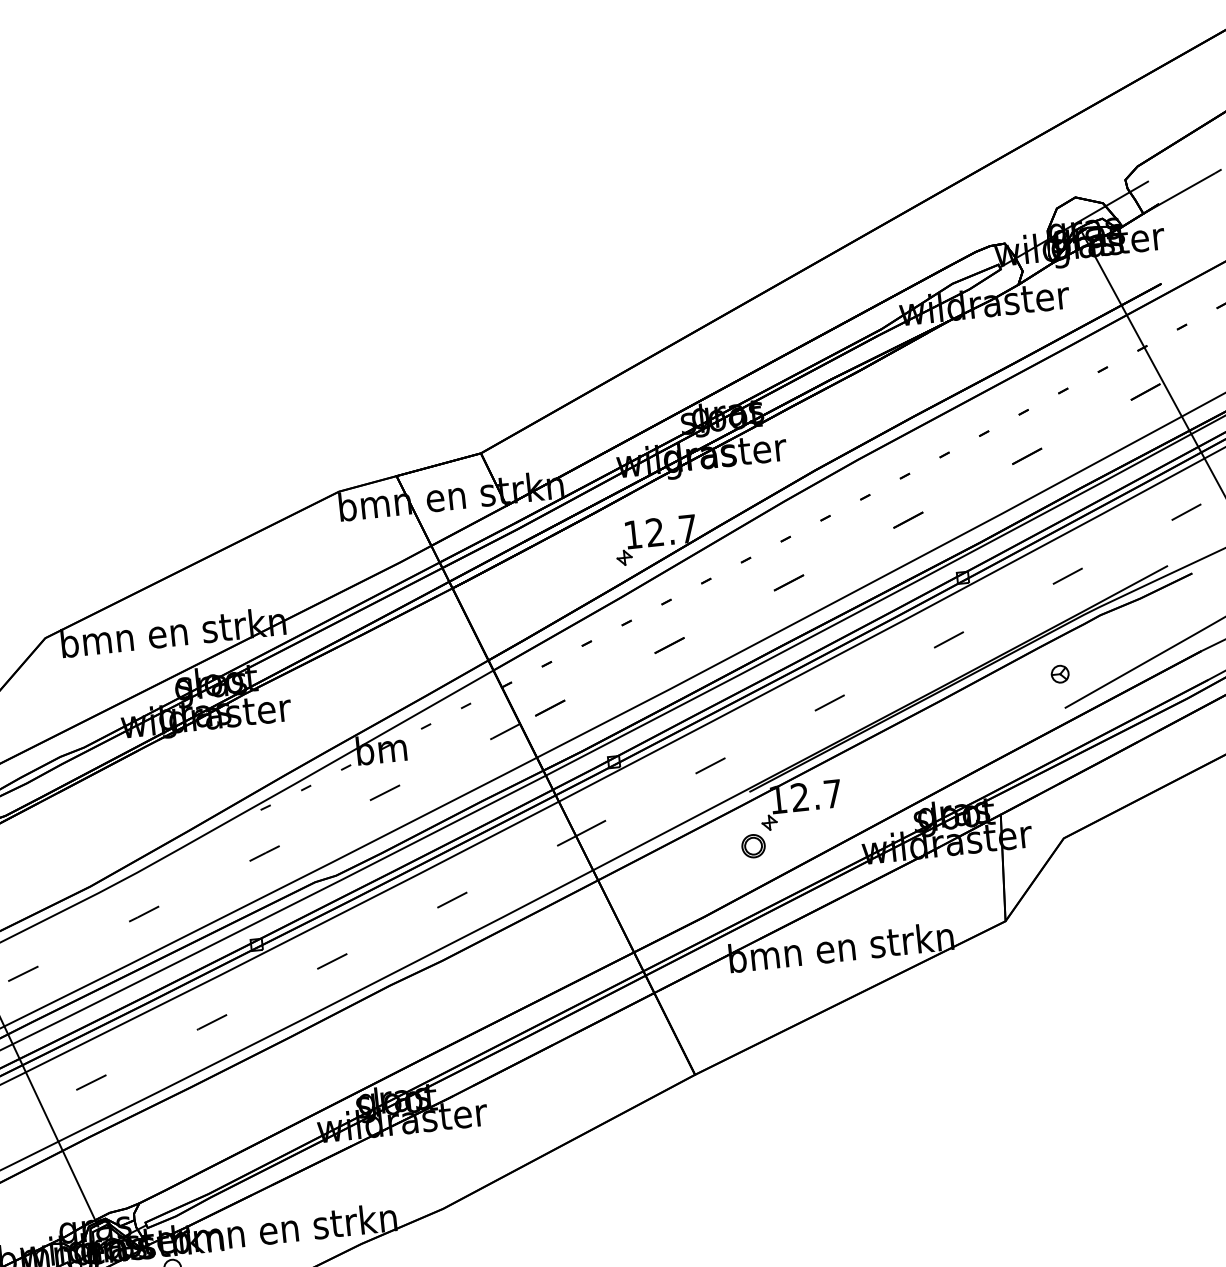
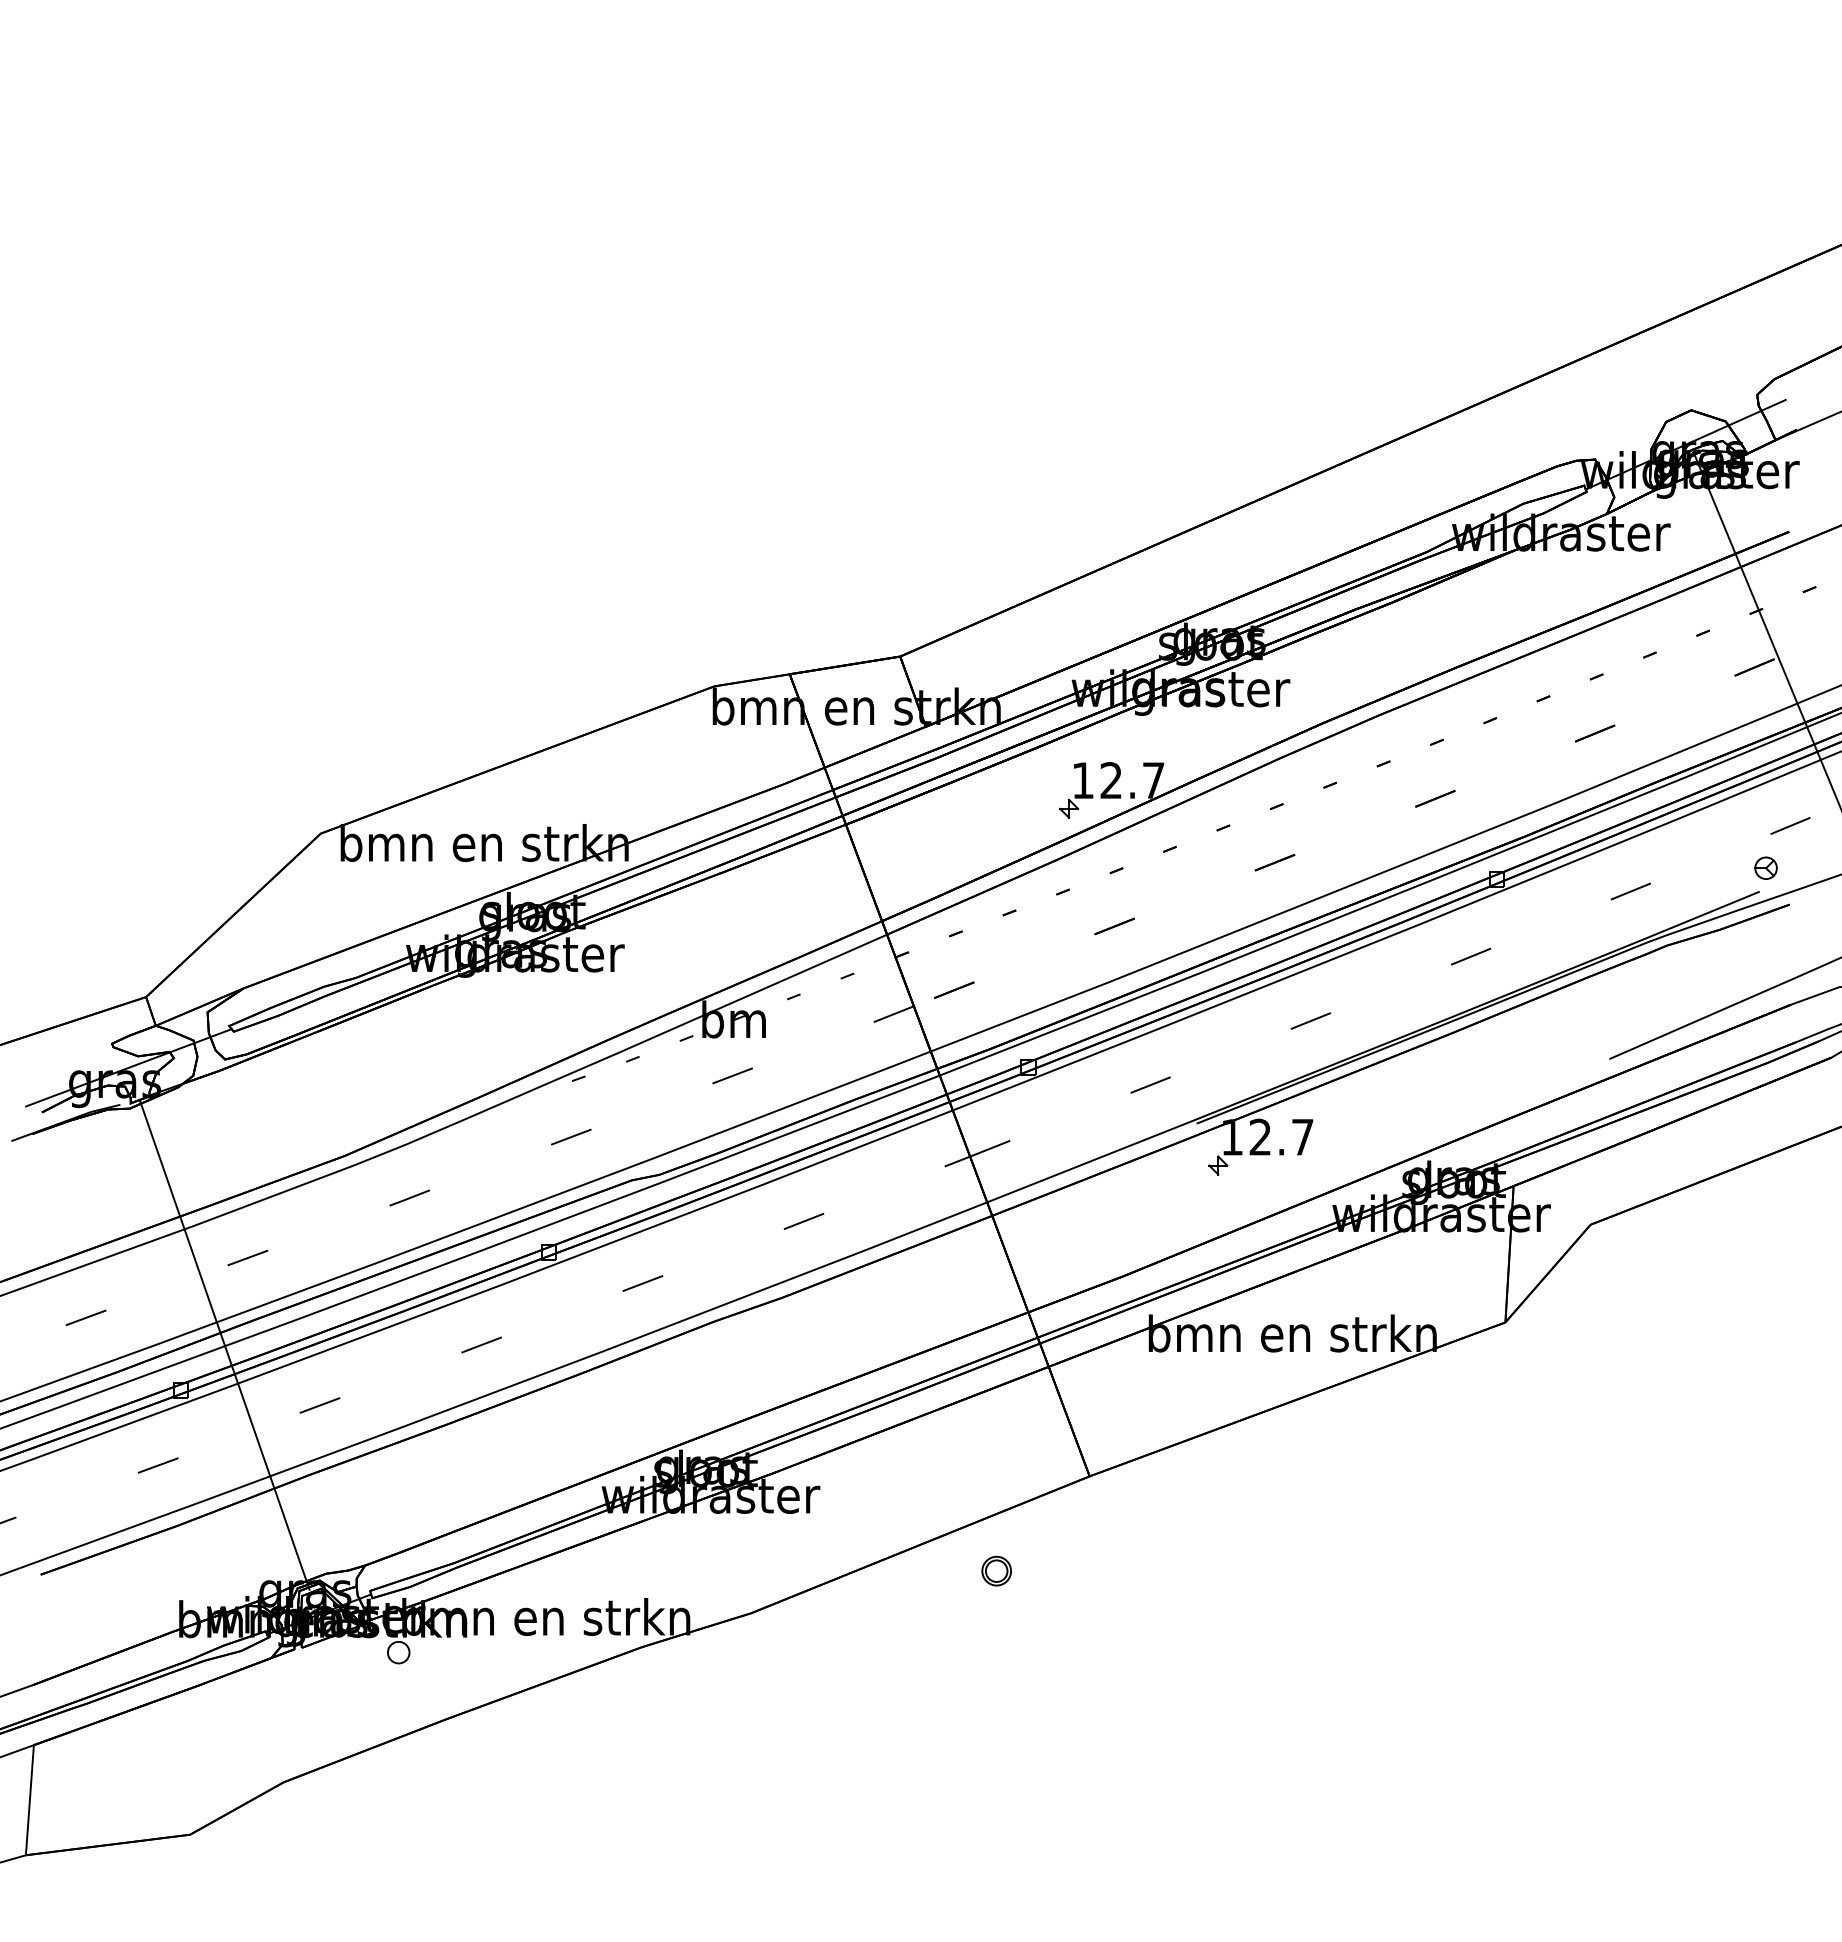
part: (1059, 673) -> (1765, 867), moved
part: (753, 845) -> (996, 1570), moved

